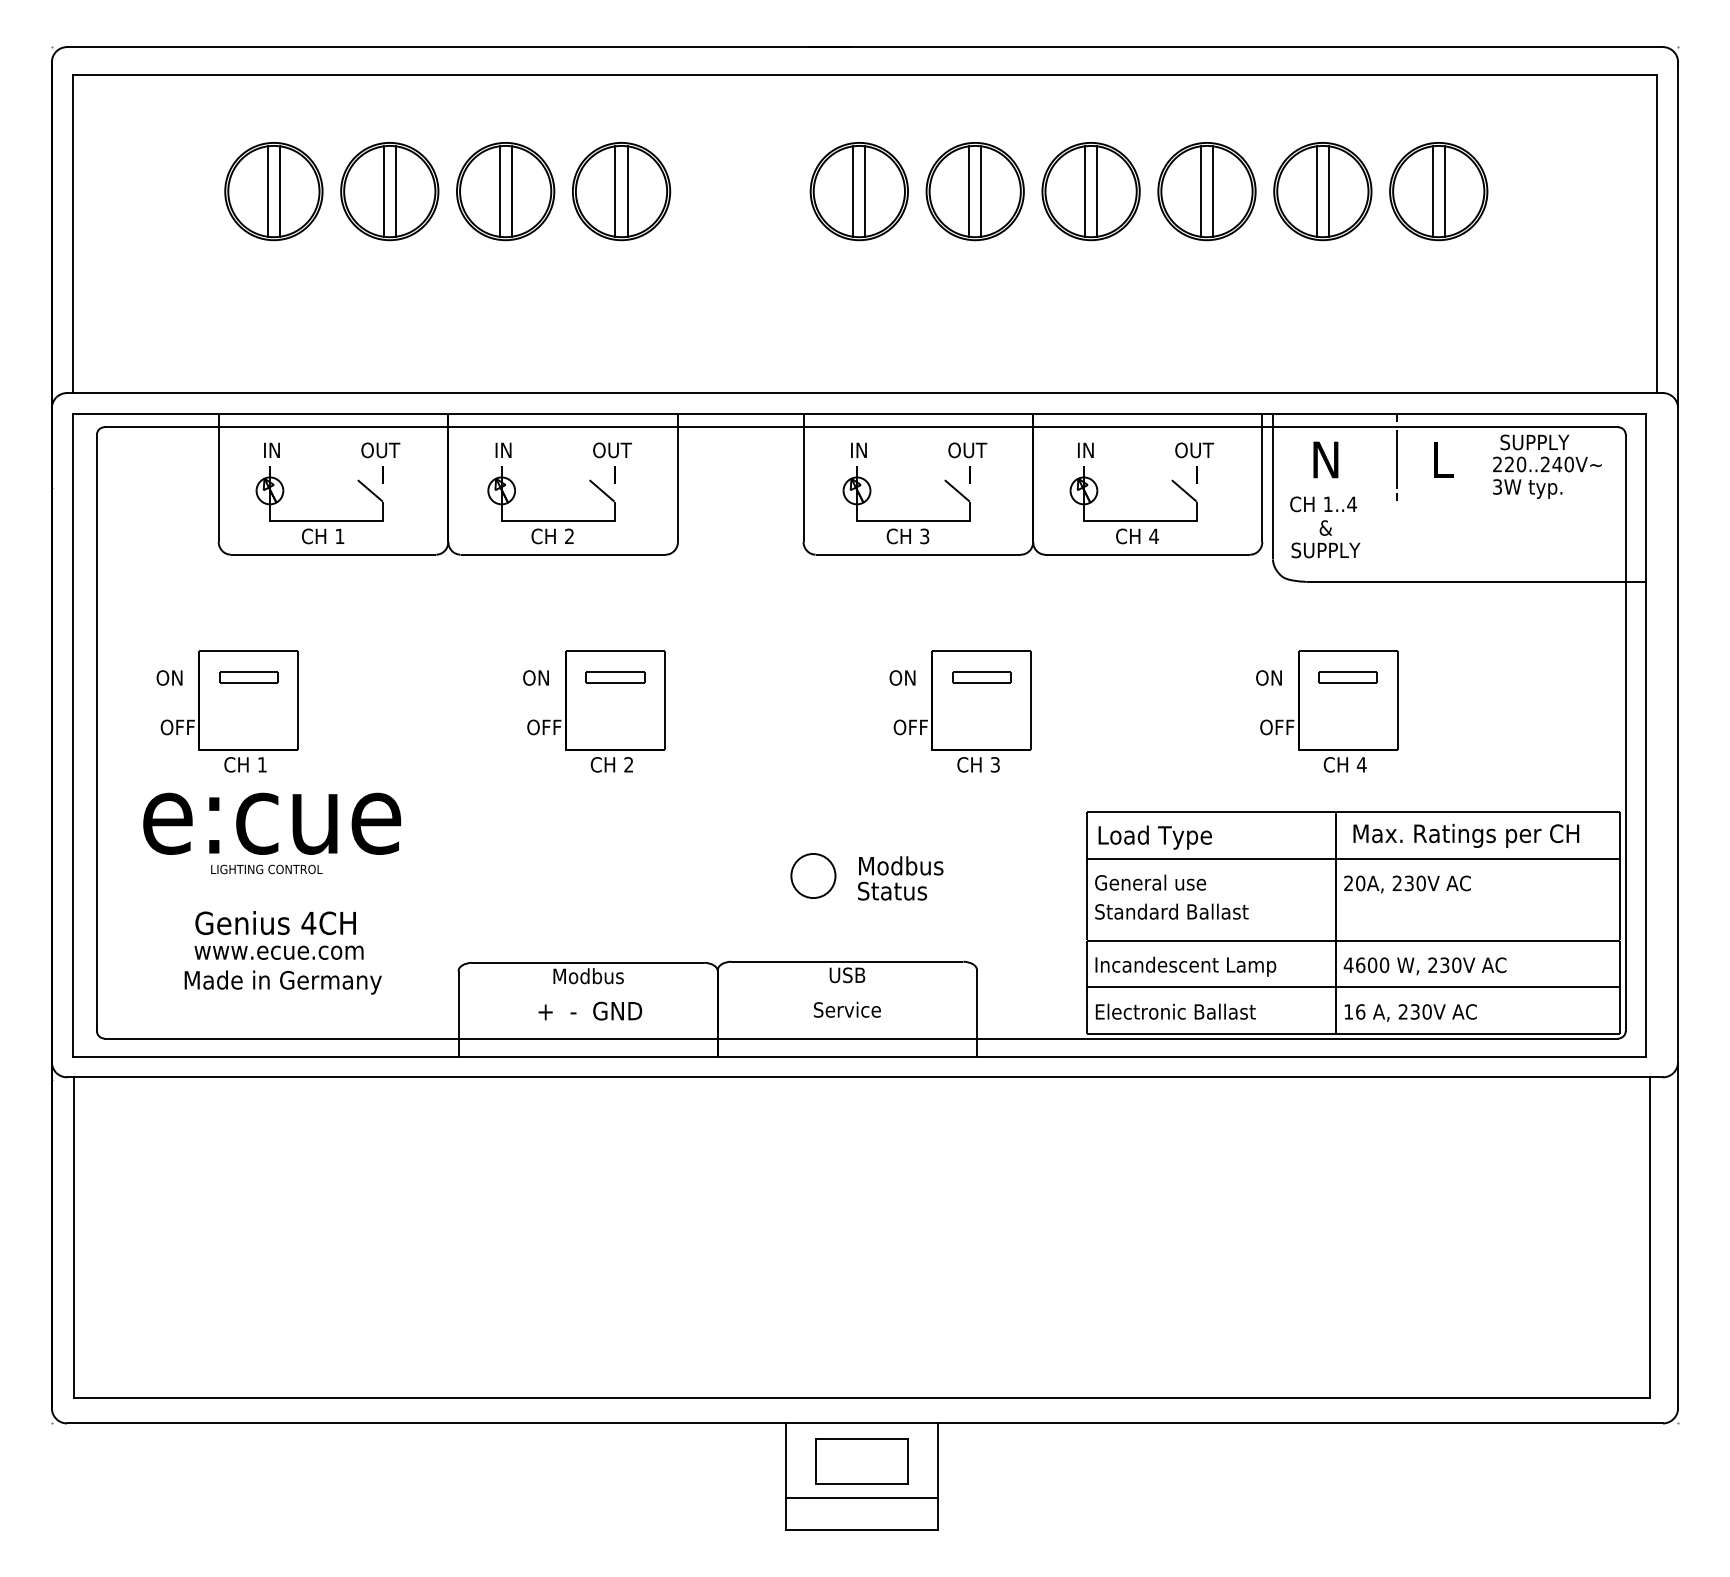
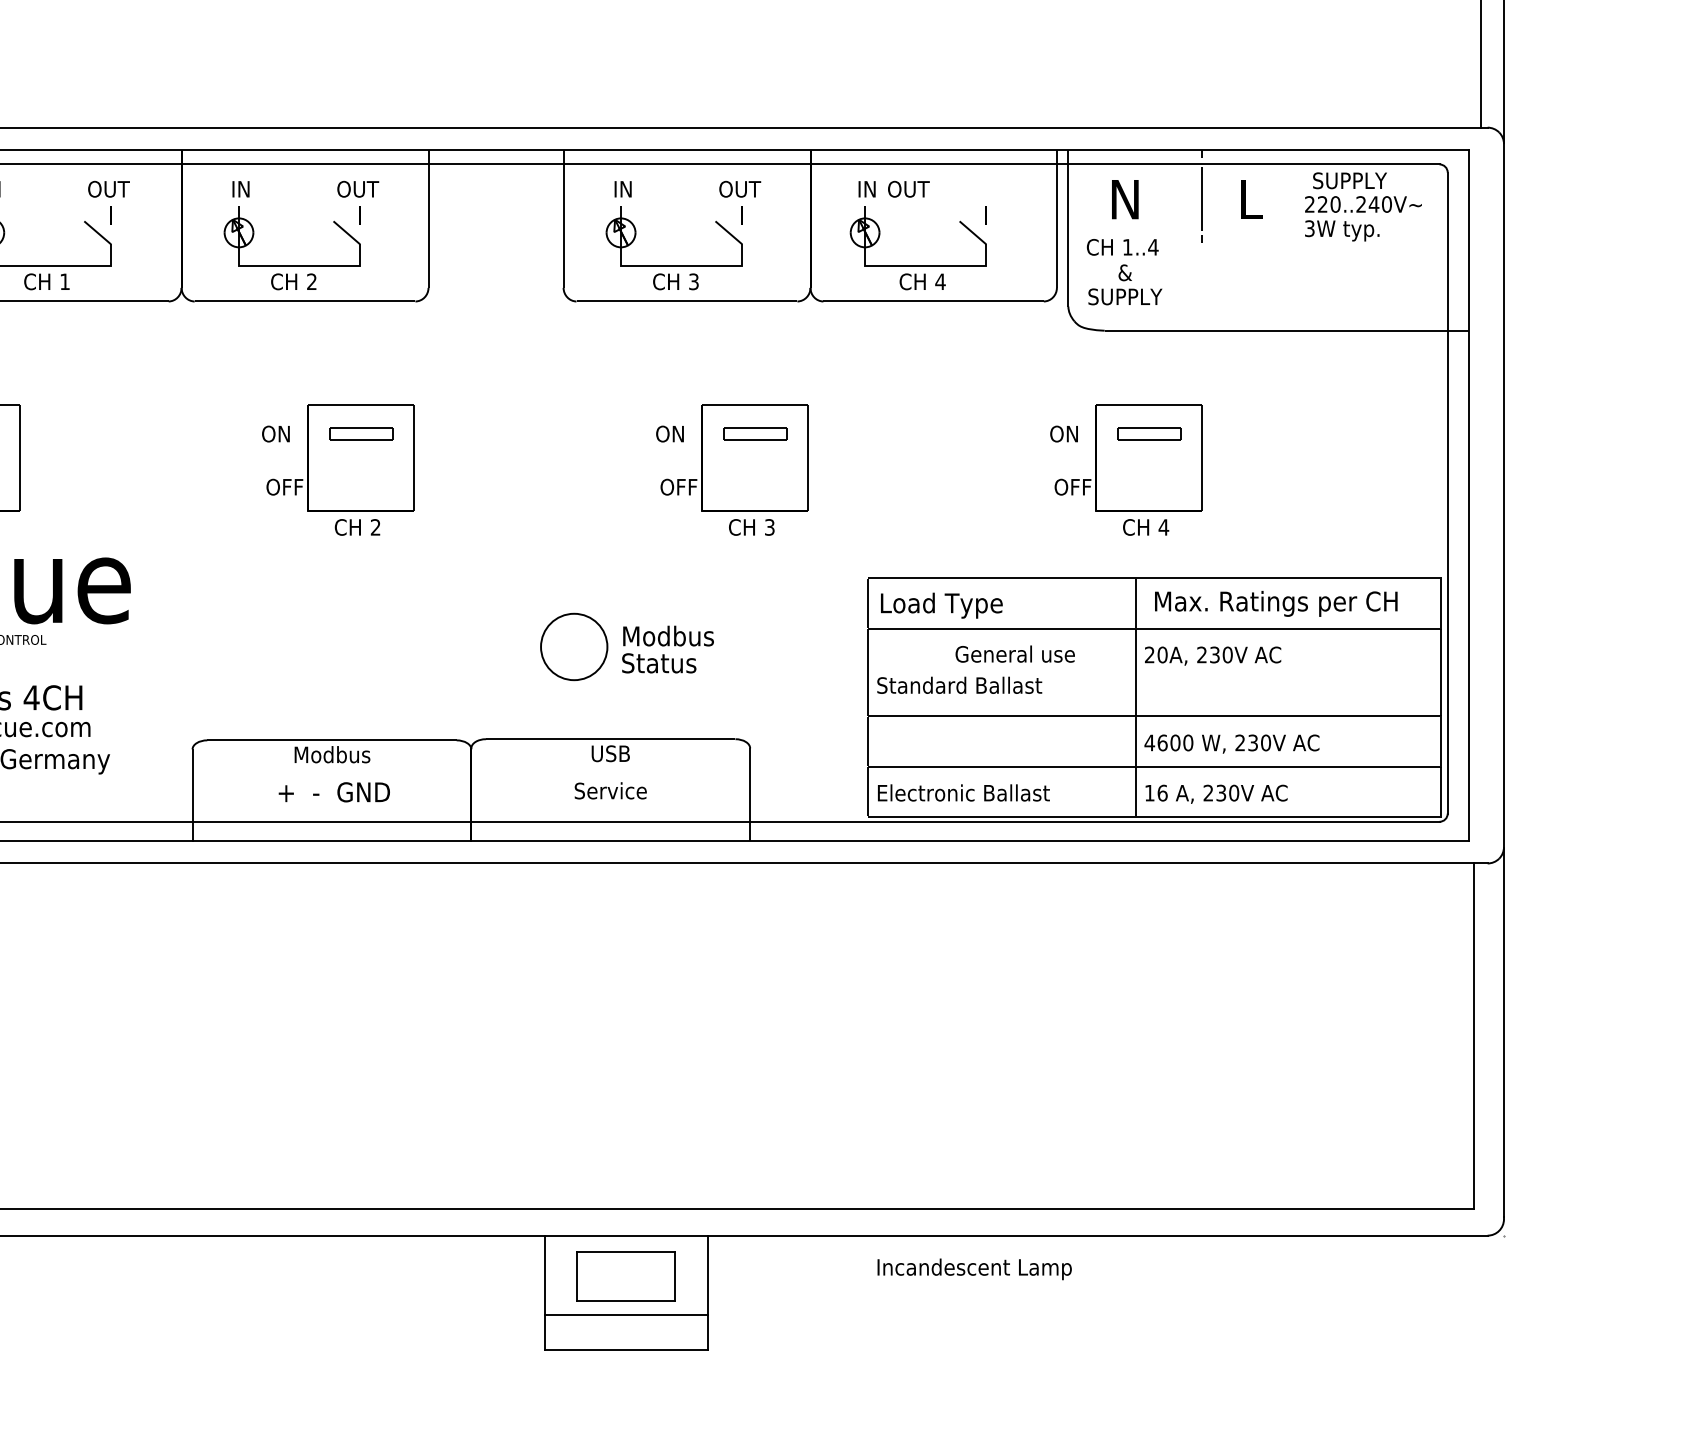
text: (1194, 450) -> (908, 189), moved
circle: (813, 875) -> (574, 646), size x1.4
text: (1150, 882) -> (1015, 653), moved
text: (1185, 966) -> (974, 1269), moved

